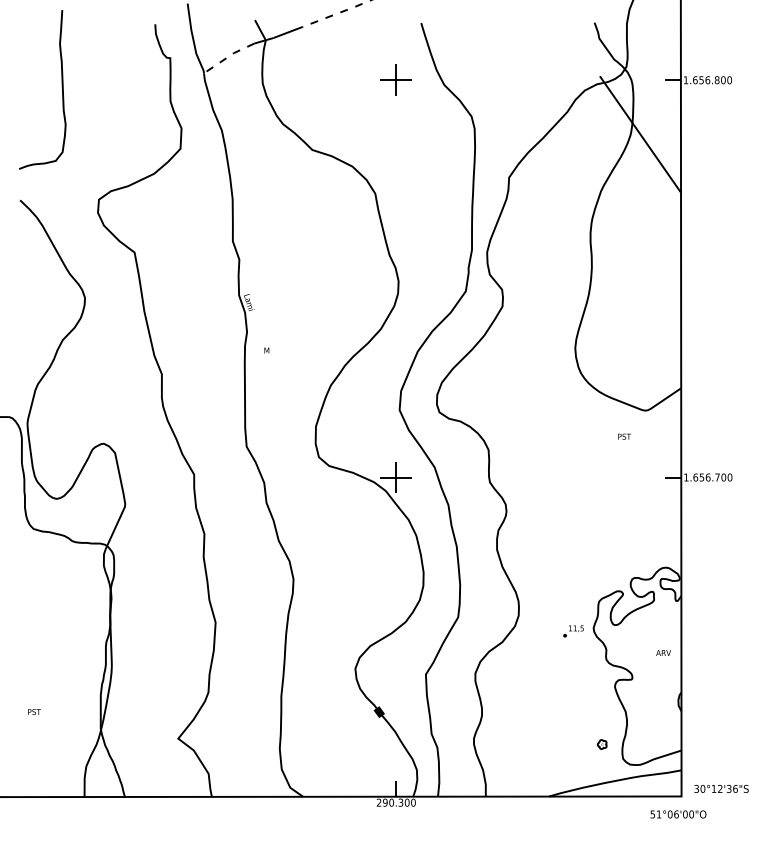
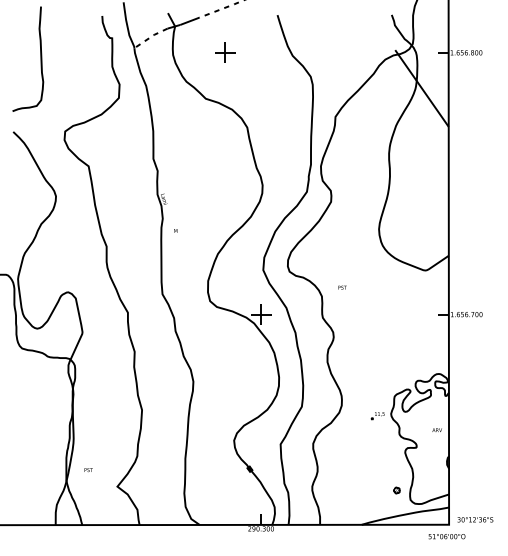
part: (396, 79) -> (225, 52), moved
text: (624, 436) -> (342, 287), moved
text: (34, 712) -> (88, 470), moved

